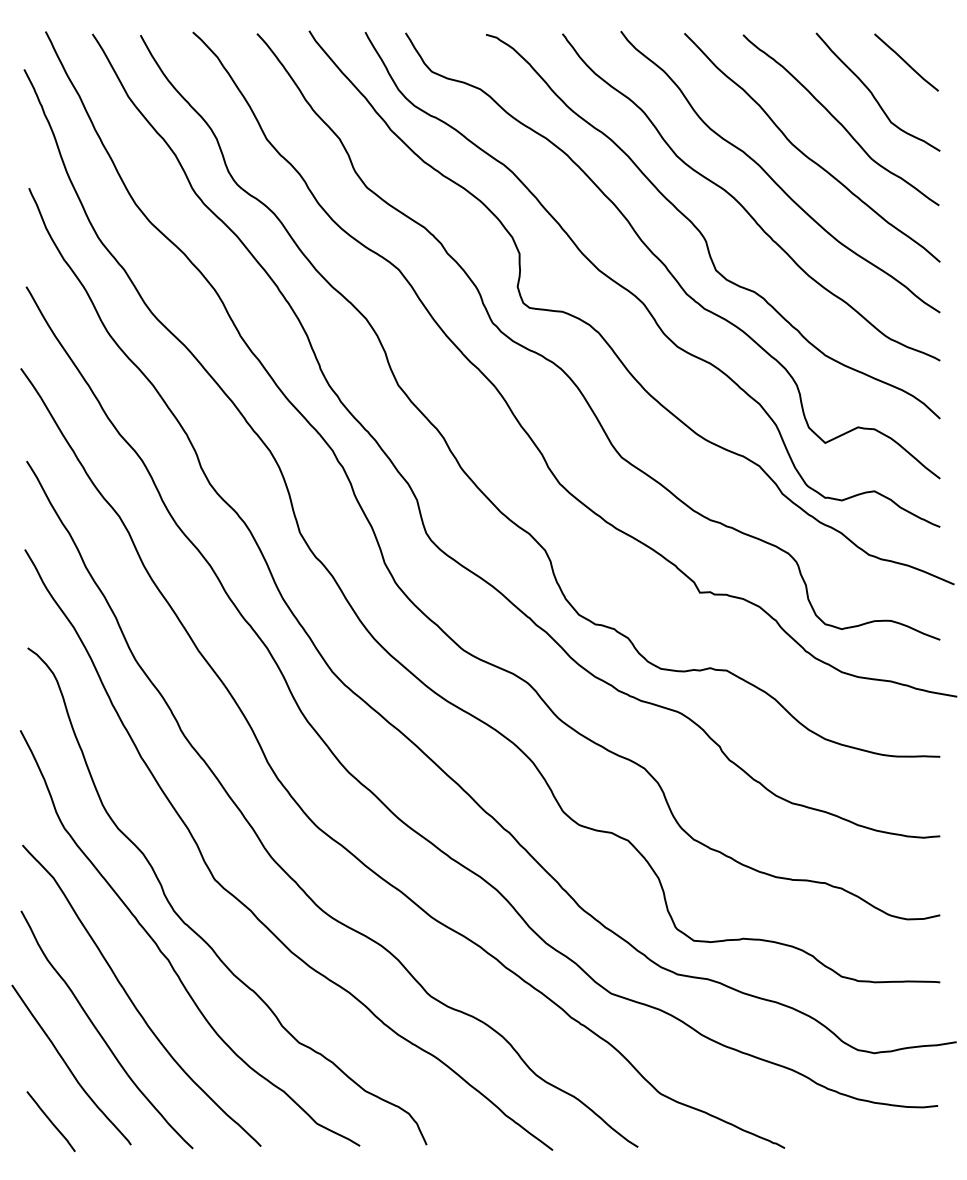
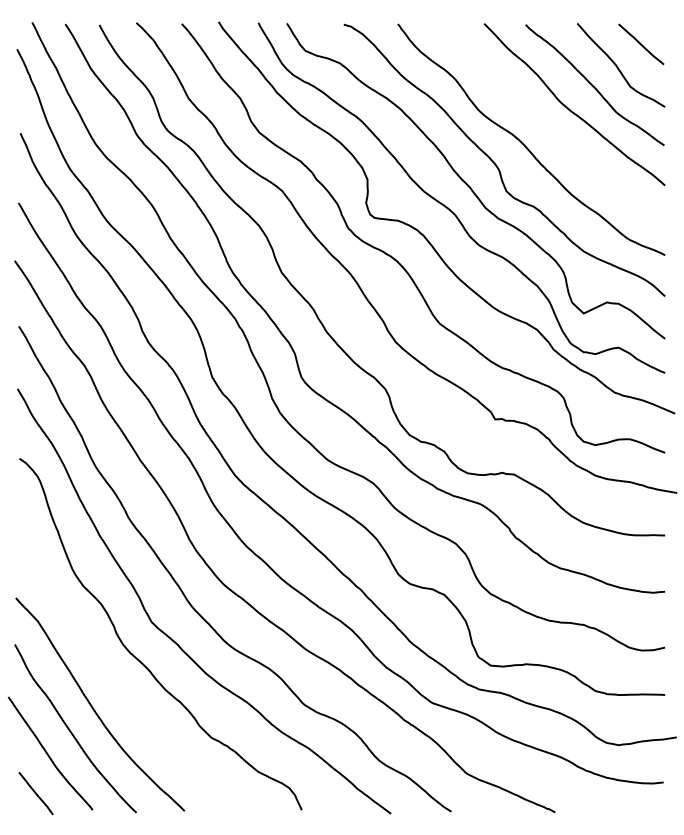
curve: (772, 177) -> (546, 125), removed
curve: (164, 953) -> (116, 674), removed

